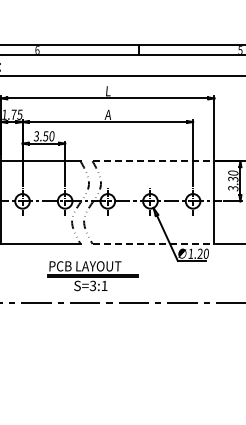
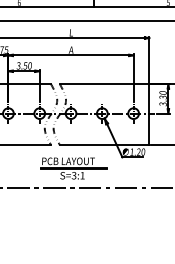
line: (153, 161) -> (104, 84), dashed -> solid
line: (153, 243) -> (104, 144), dashed -> solid
part: (92, 276) -> (73, 168), moved

